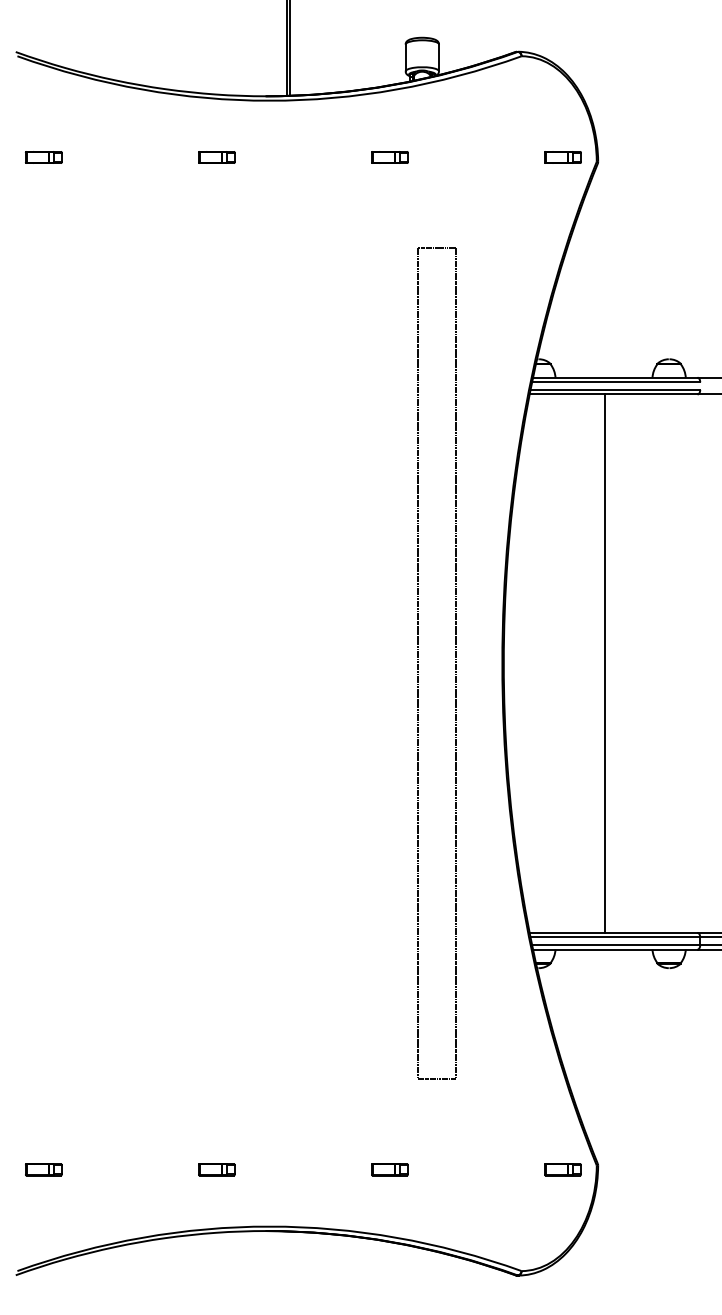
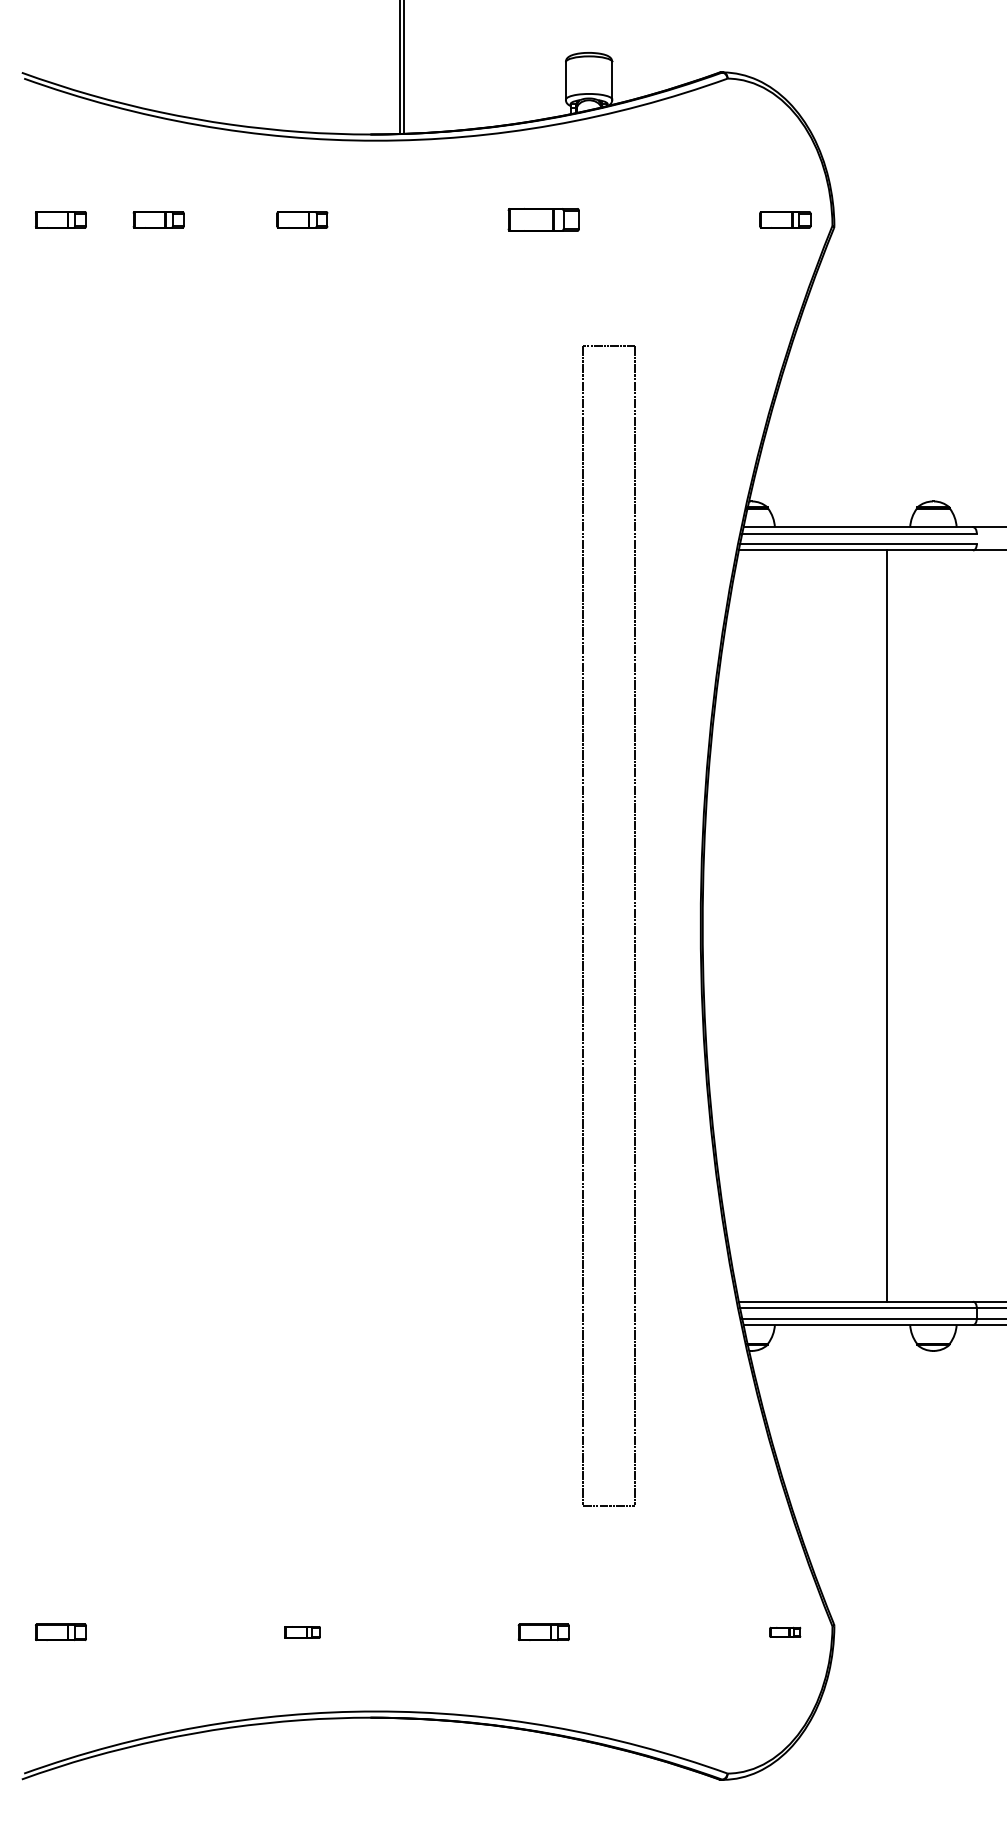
part: (113, 157) -> (158, 219), added
part: (389, 157) -> (543, 219), size x1.4
line: (604, 663) -> (886, 925), moved
part: (216, 1169) -> (301, 1631), size x0.7
part: (562, 1169) -> (784, 1631), size x0.6

